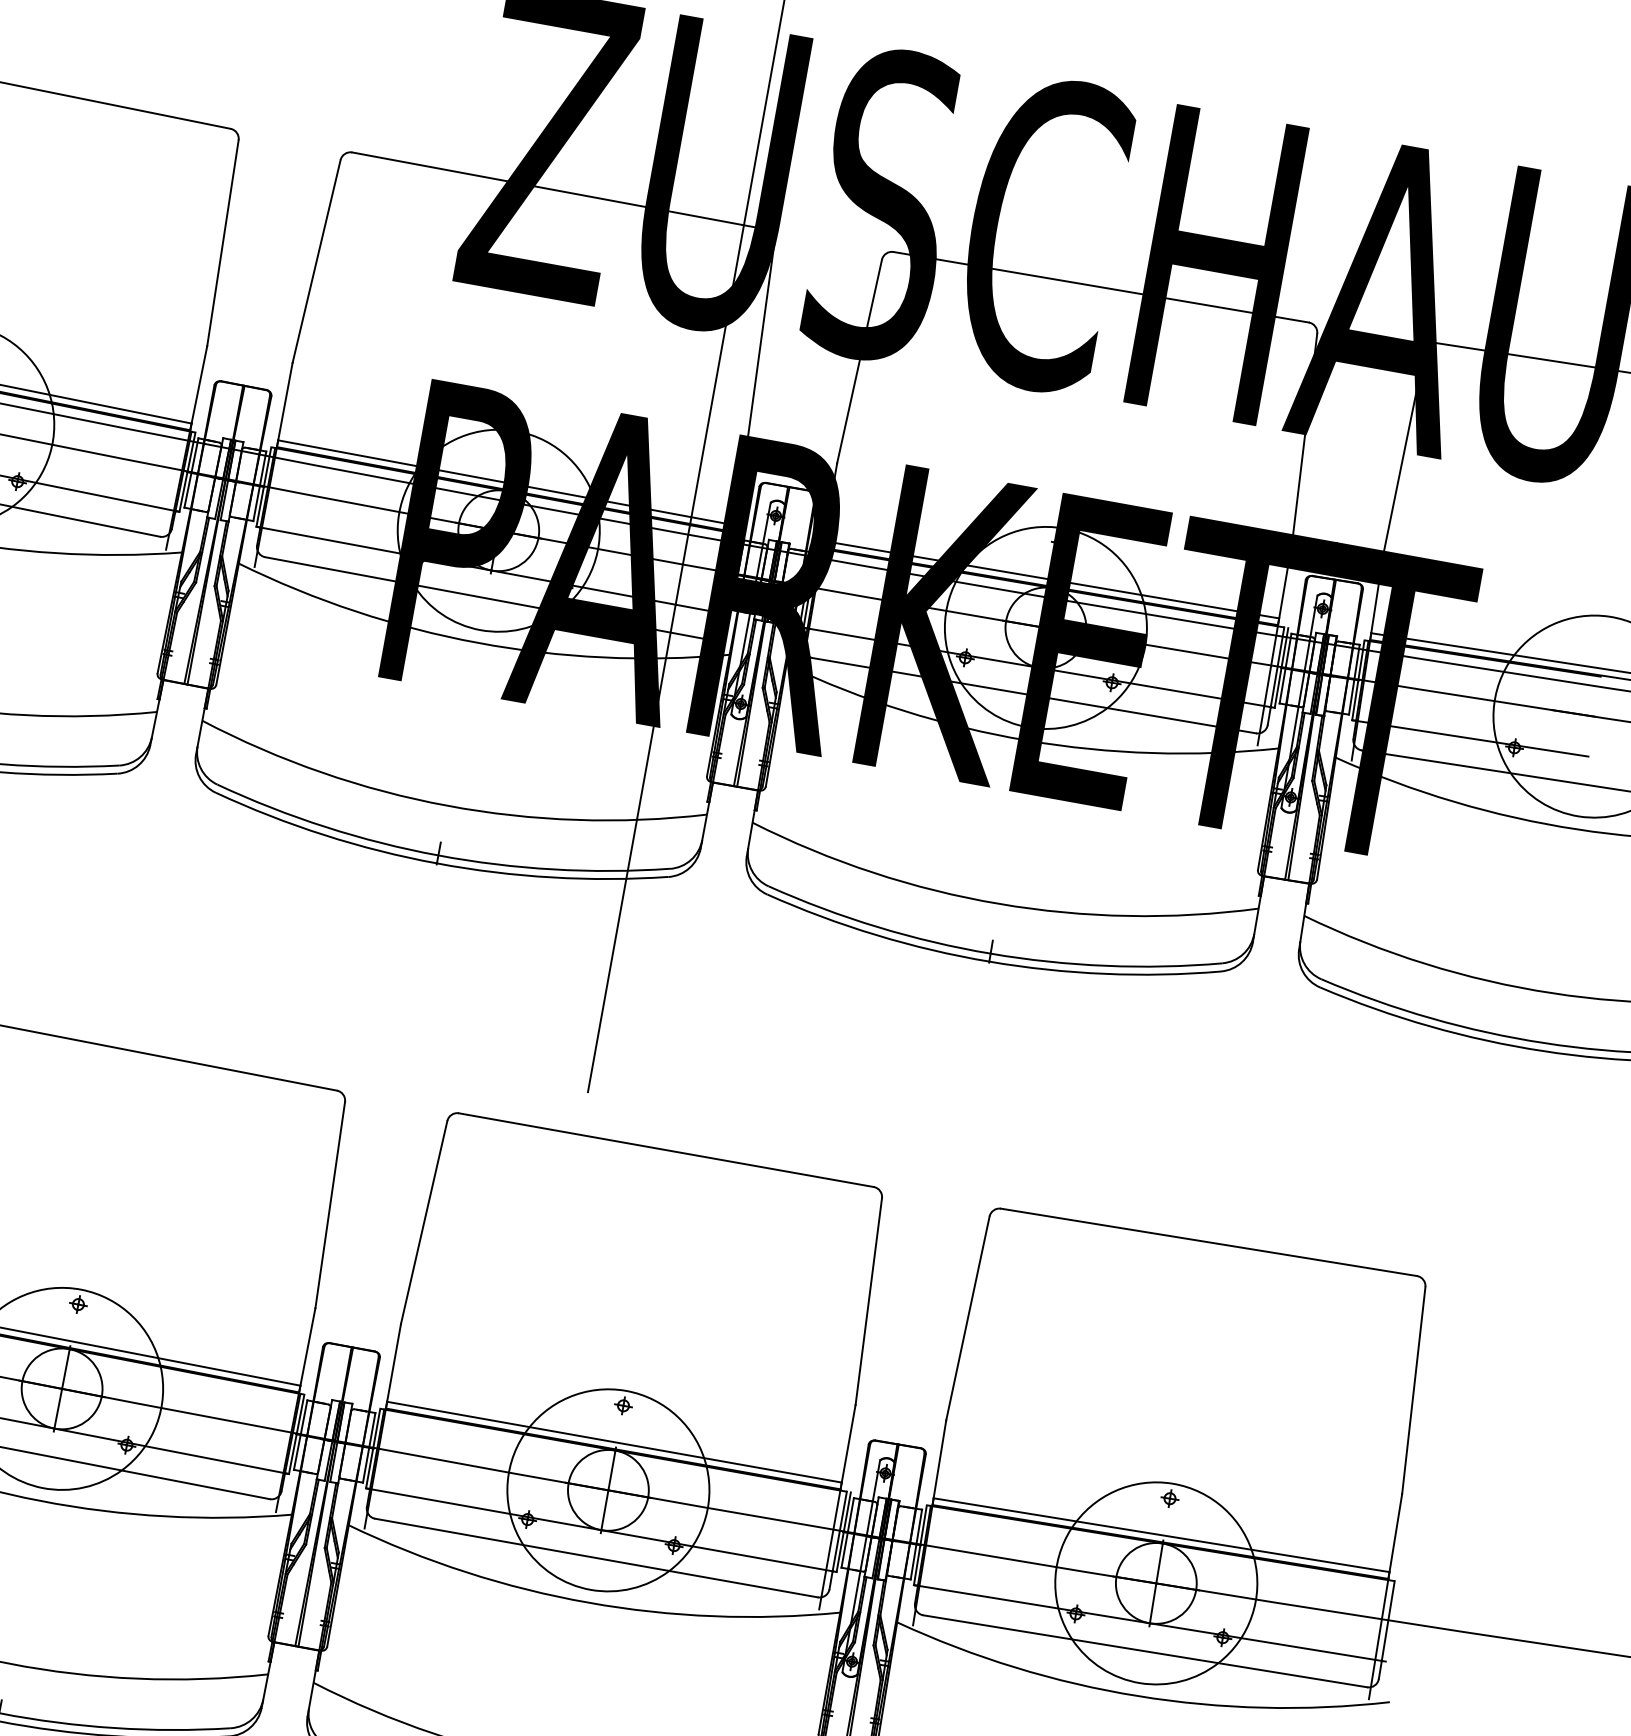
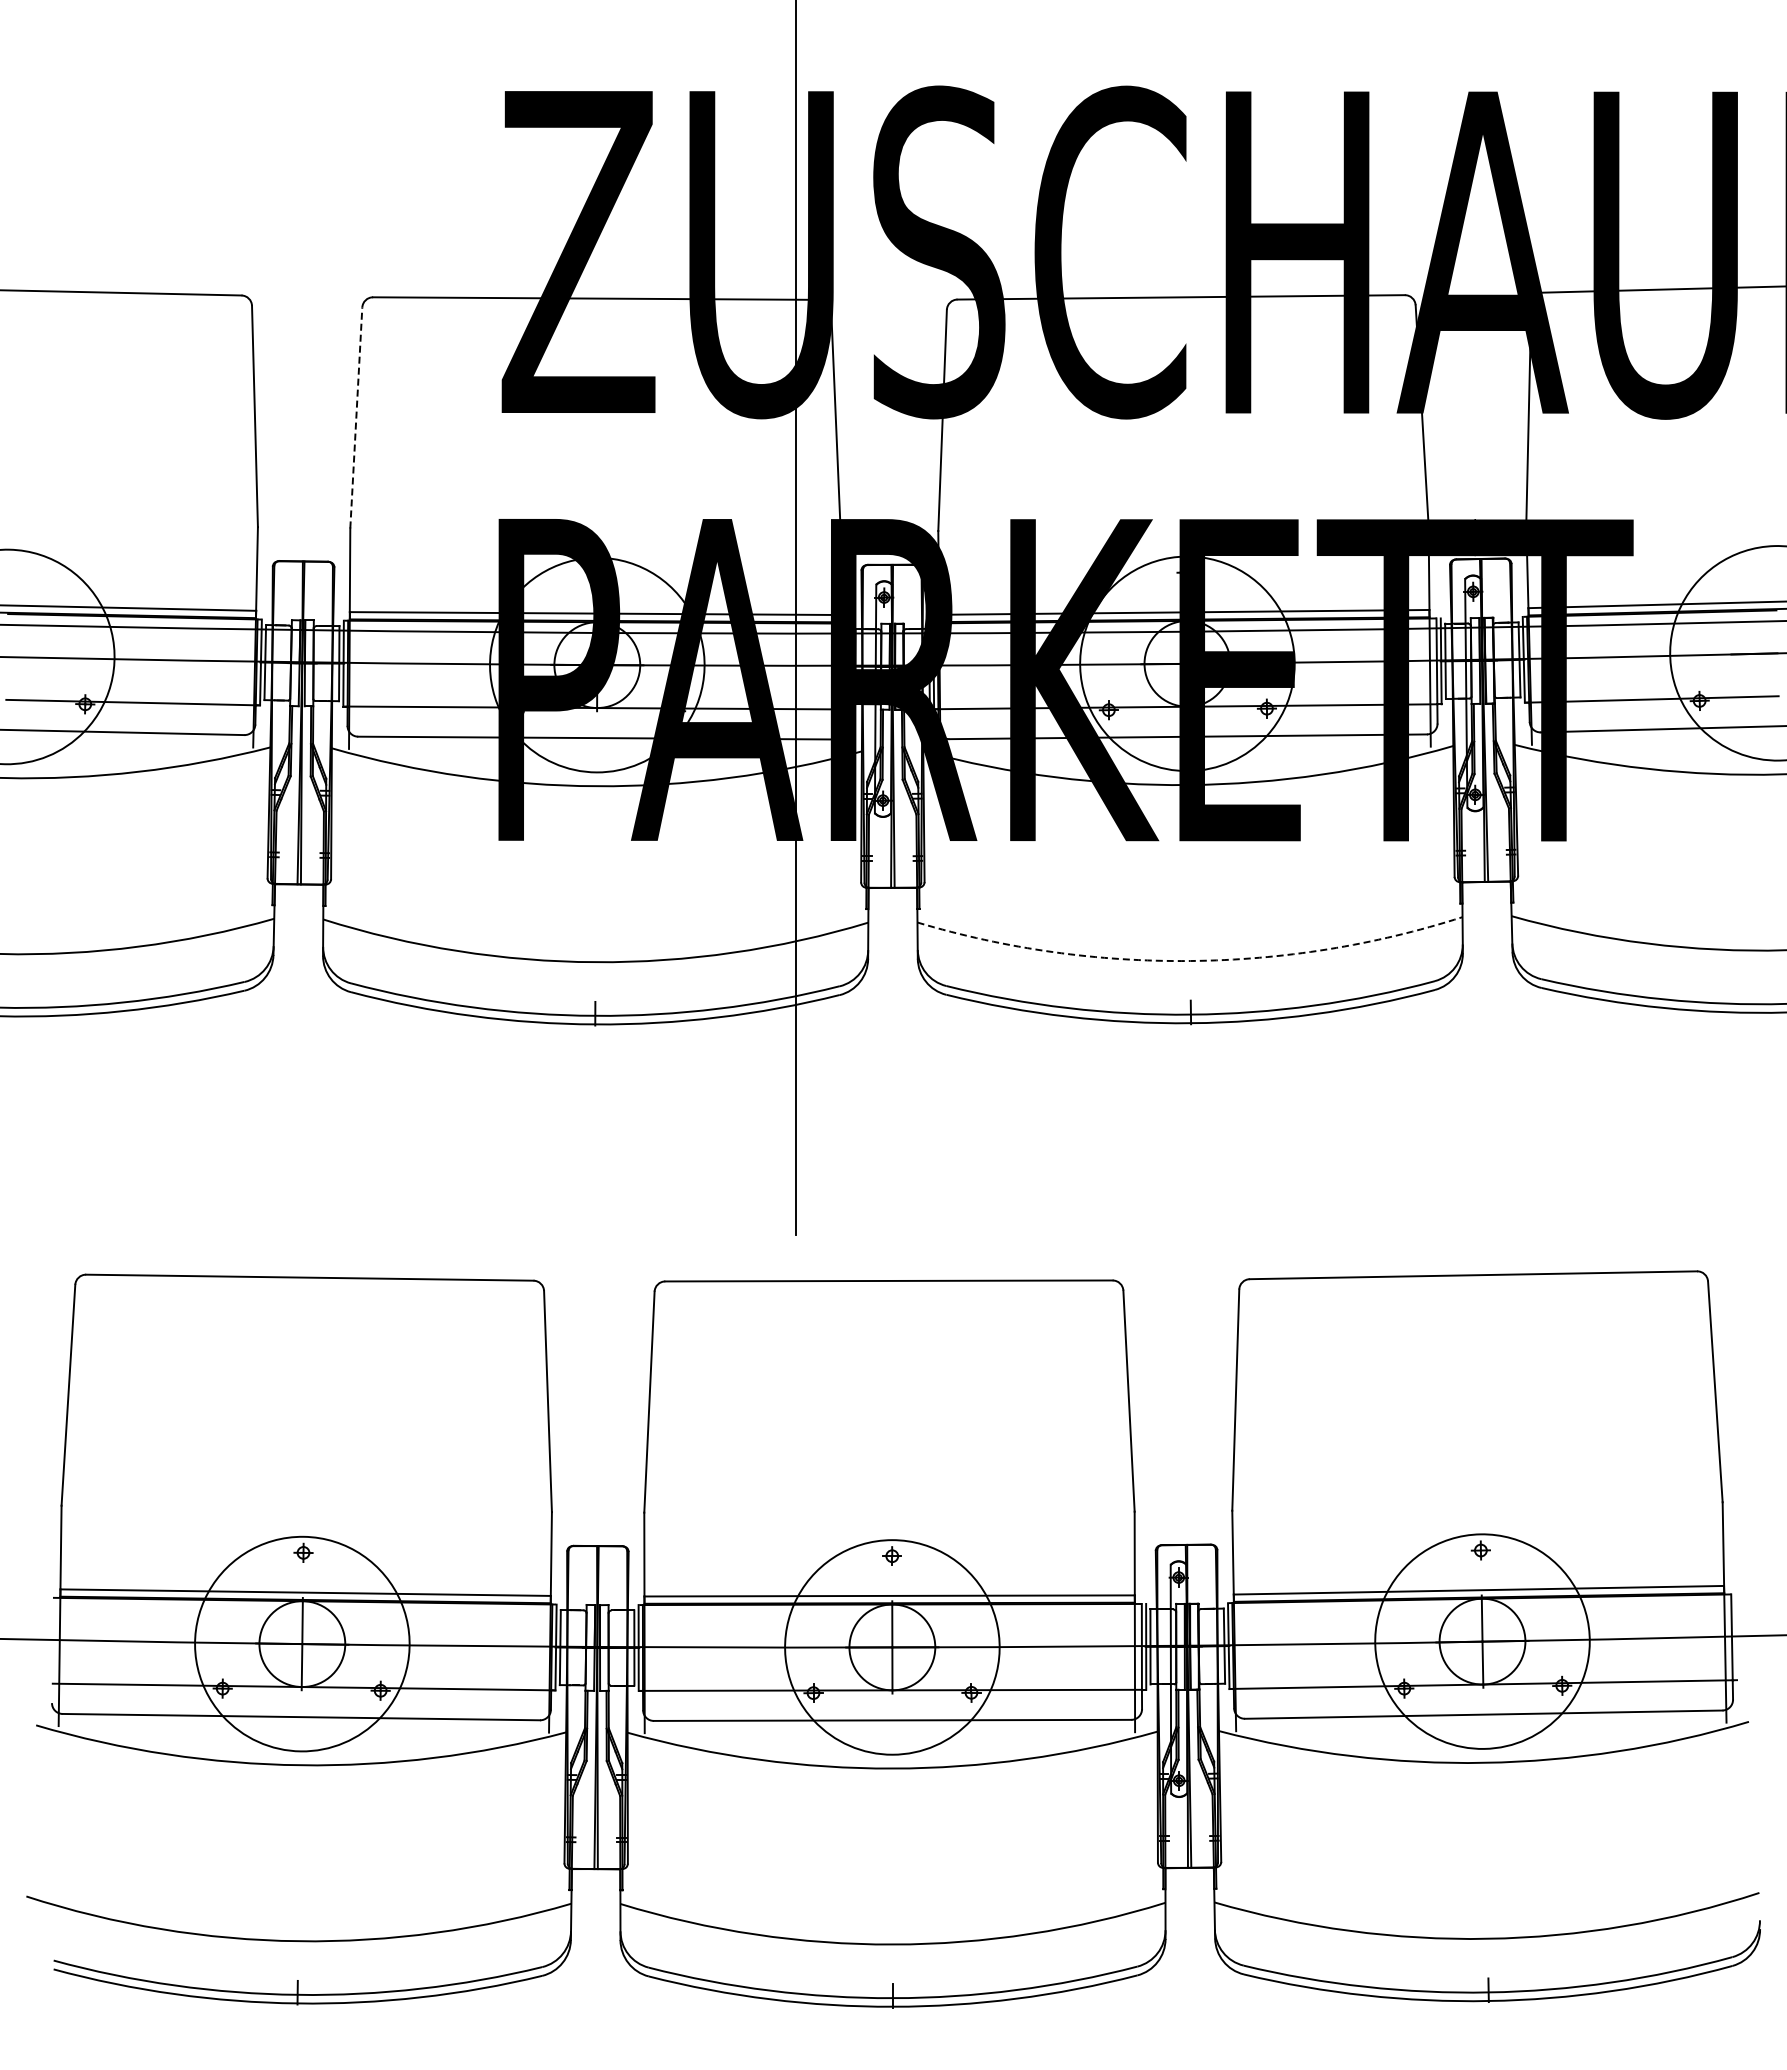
line: (316, 261) -> (356, 417), solid -> dashed
arc: (999, 904) -> (1190, 961), solid -> dashed

